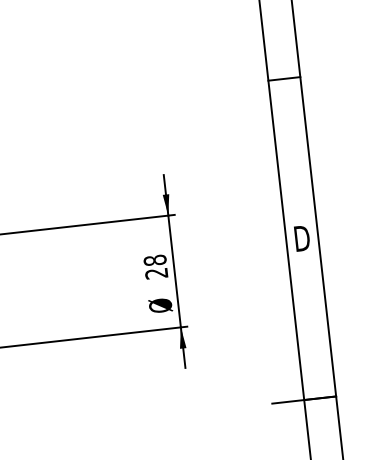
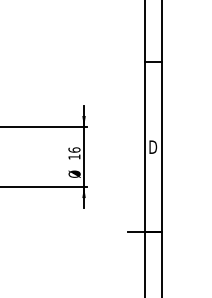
text: (155, 266) -> (74, 153), 28 -> 16

